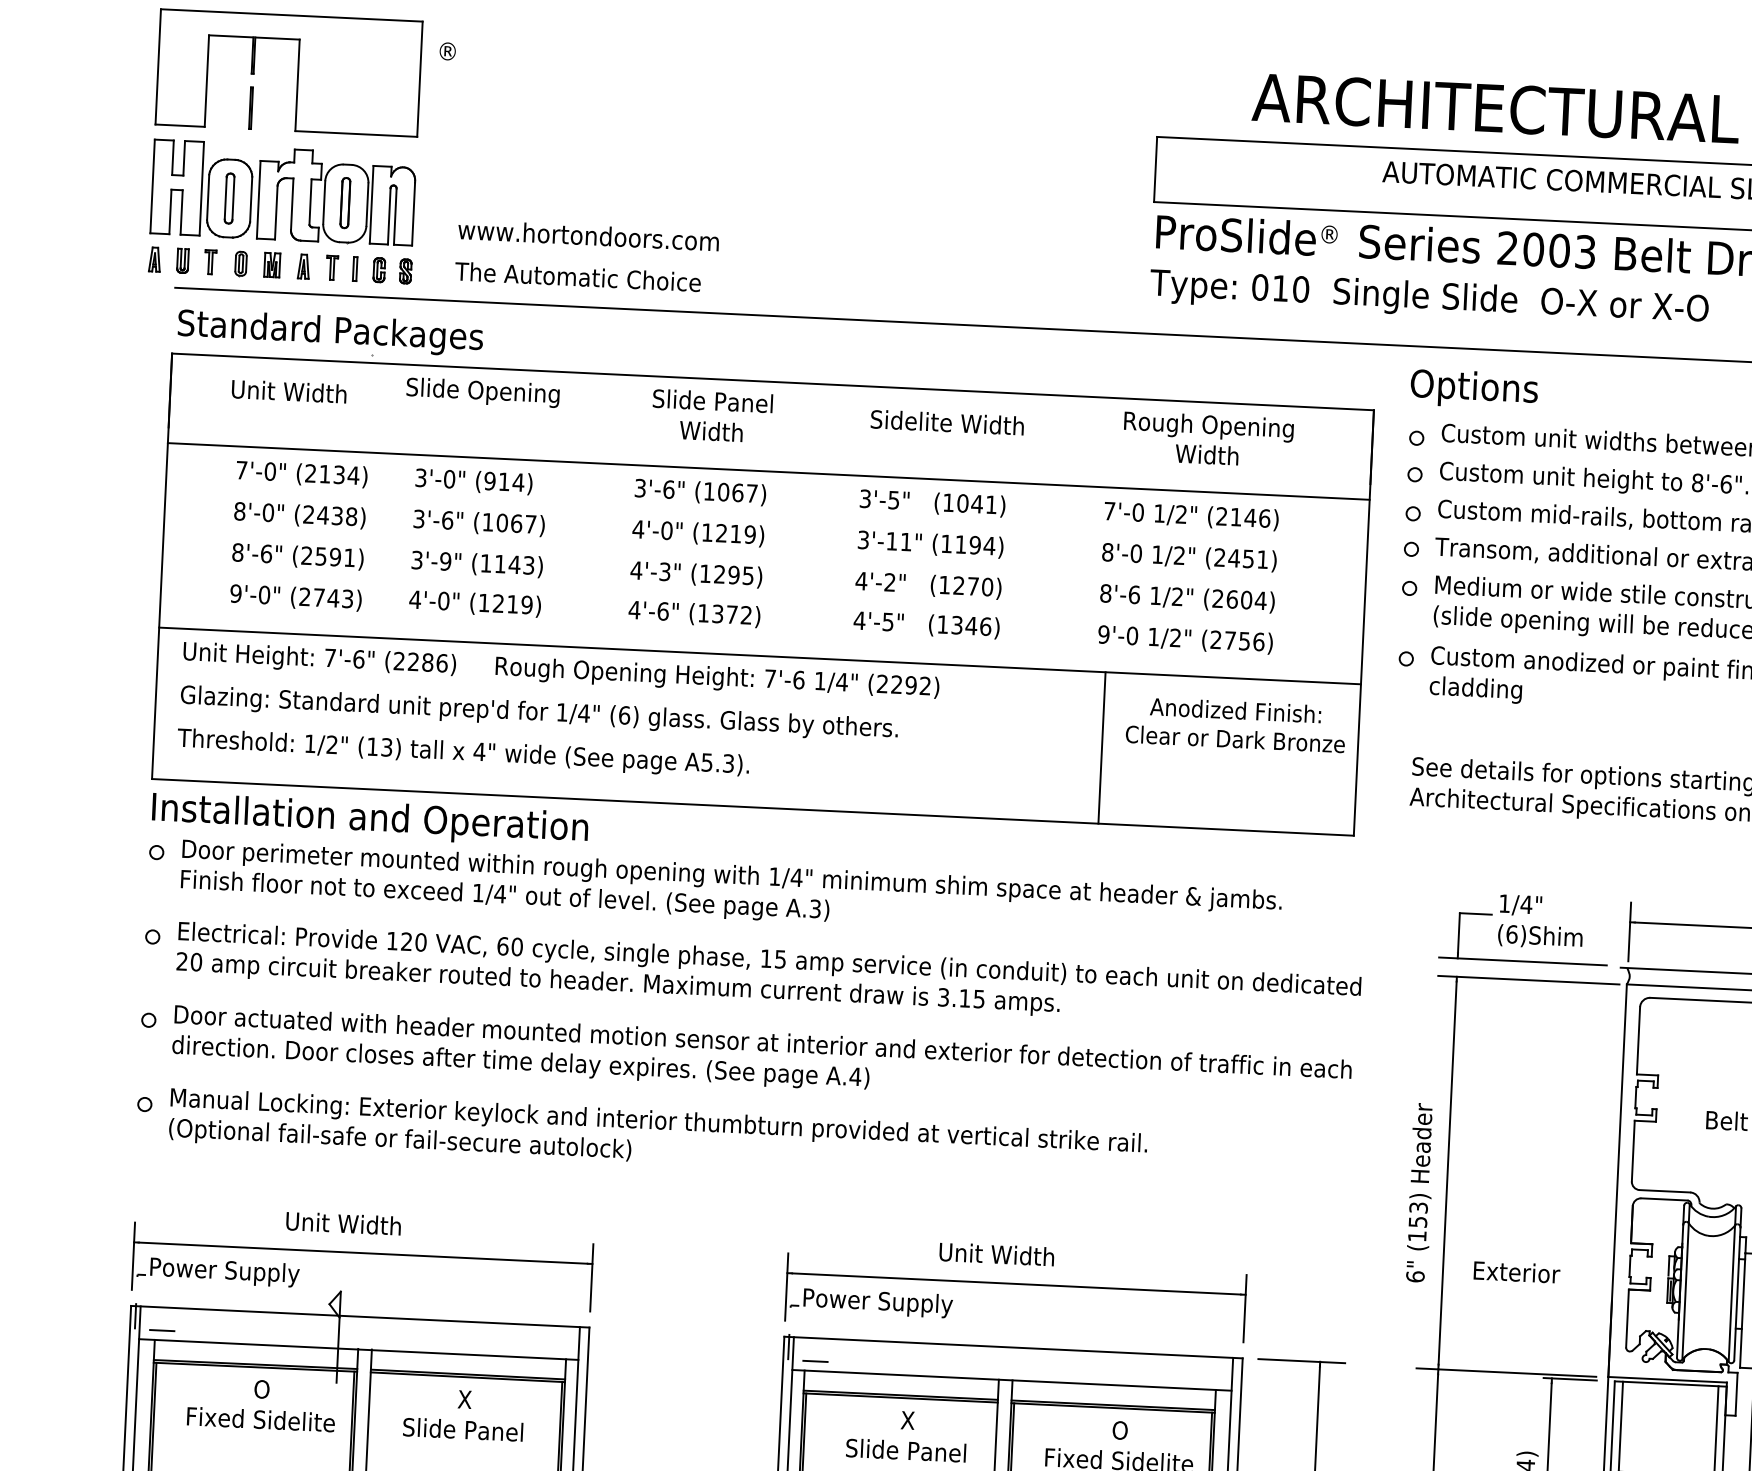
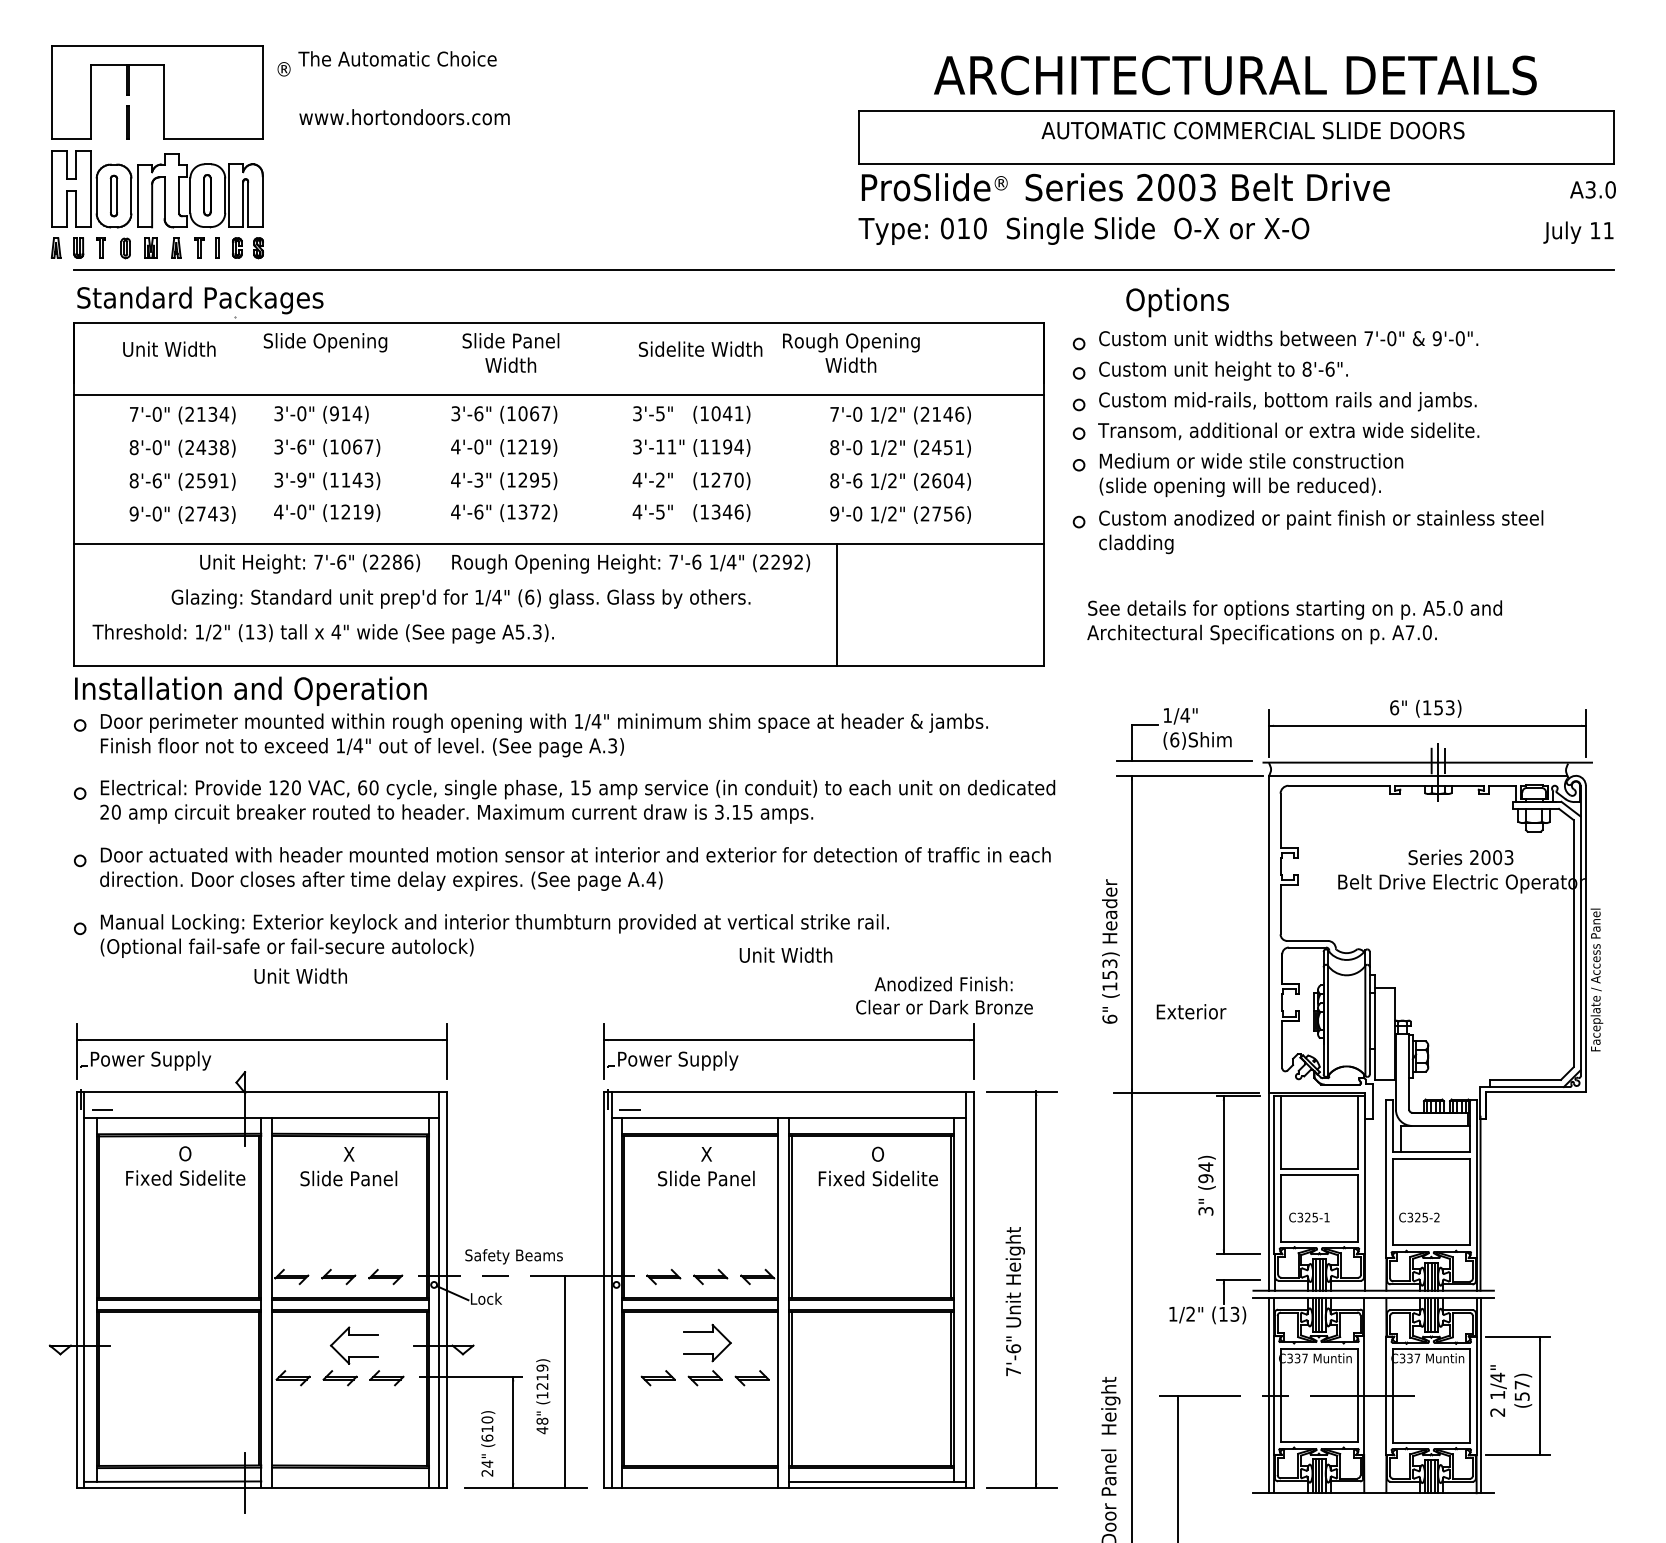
text: (588, 235) -> (404, 117), moved
text: (577, 276) -> (397, 58), moved
text: (1474, 389) -> (1177, 302), moved
text: (1208, 439) -> (851, 352), moved
text: (561, 670) -> (505, 563), moved
text: (538, 712) -> (460, 598), moved
text: (1236, 724) -> (944, 995), moved
text: (343, 1222) -> (300, 975), moved
text: (996, 1253) -> (785, 954), moved

